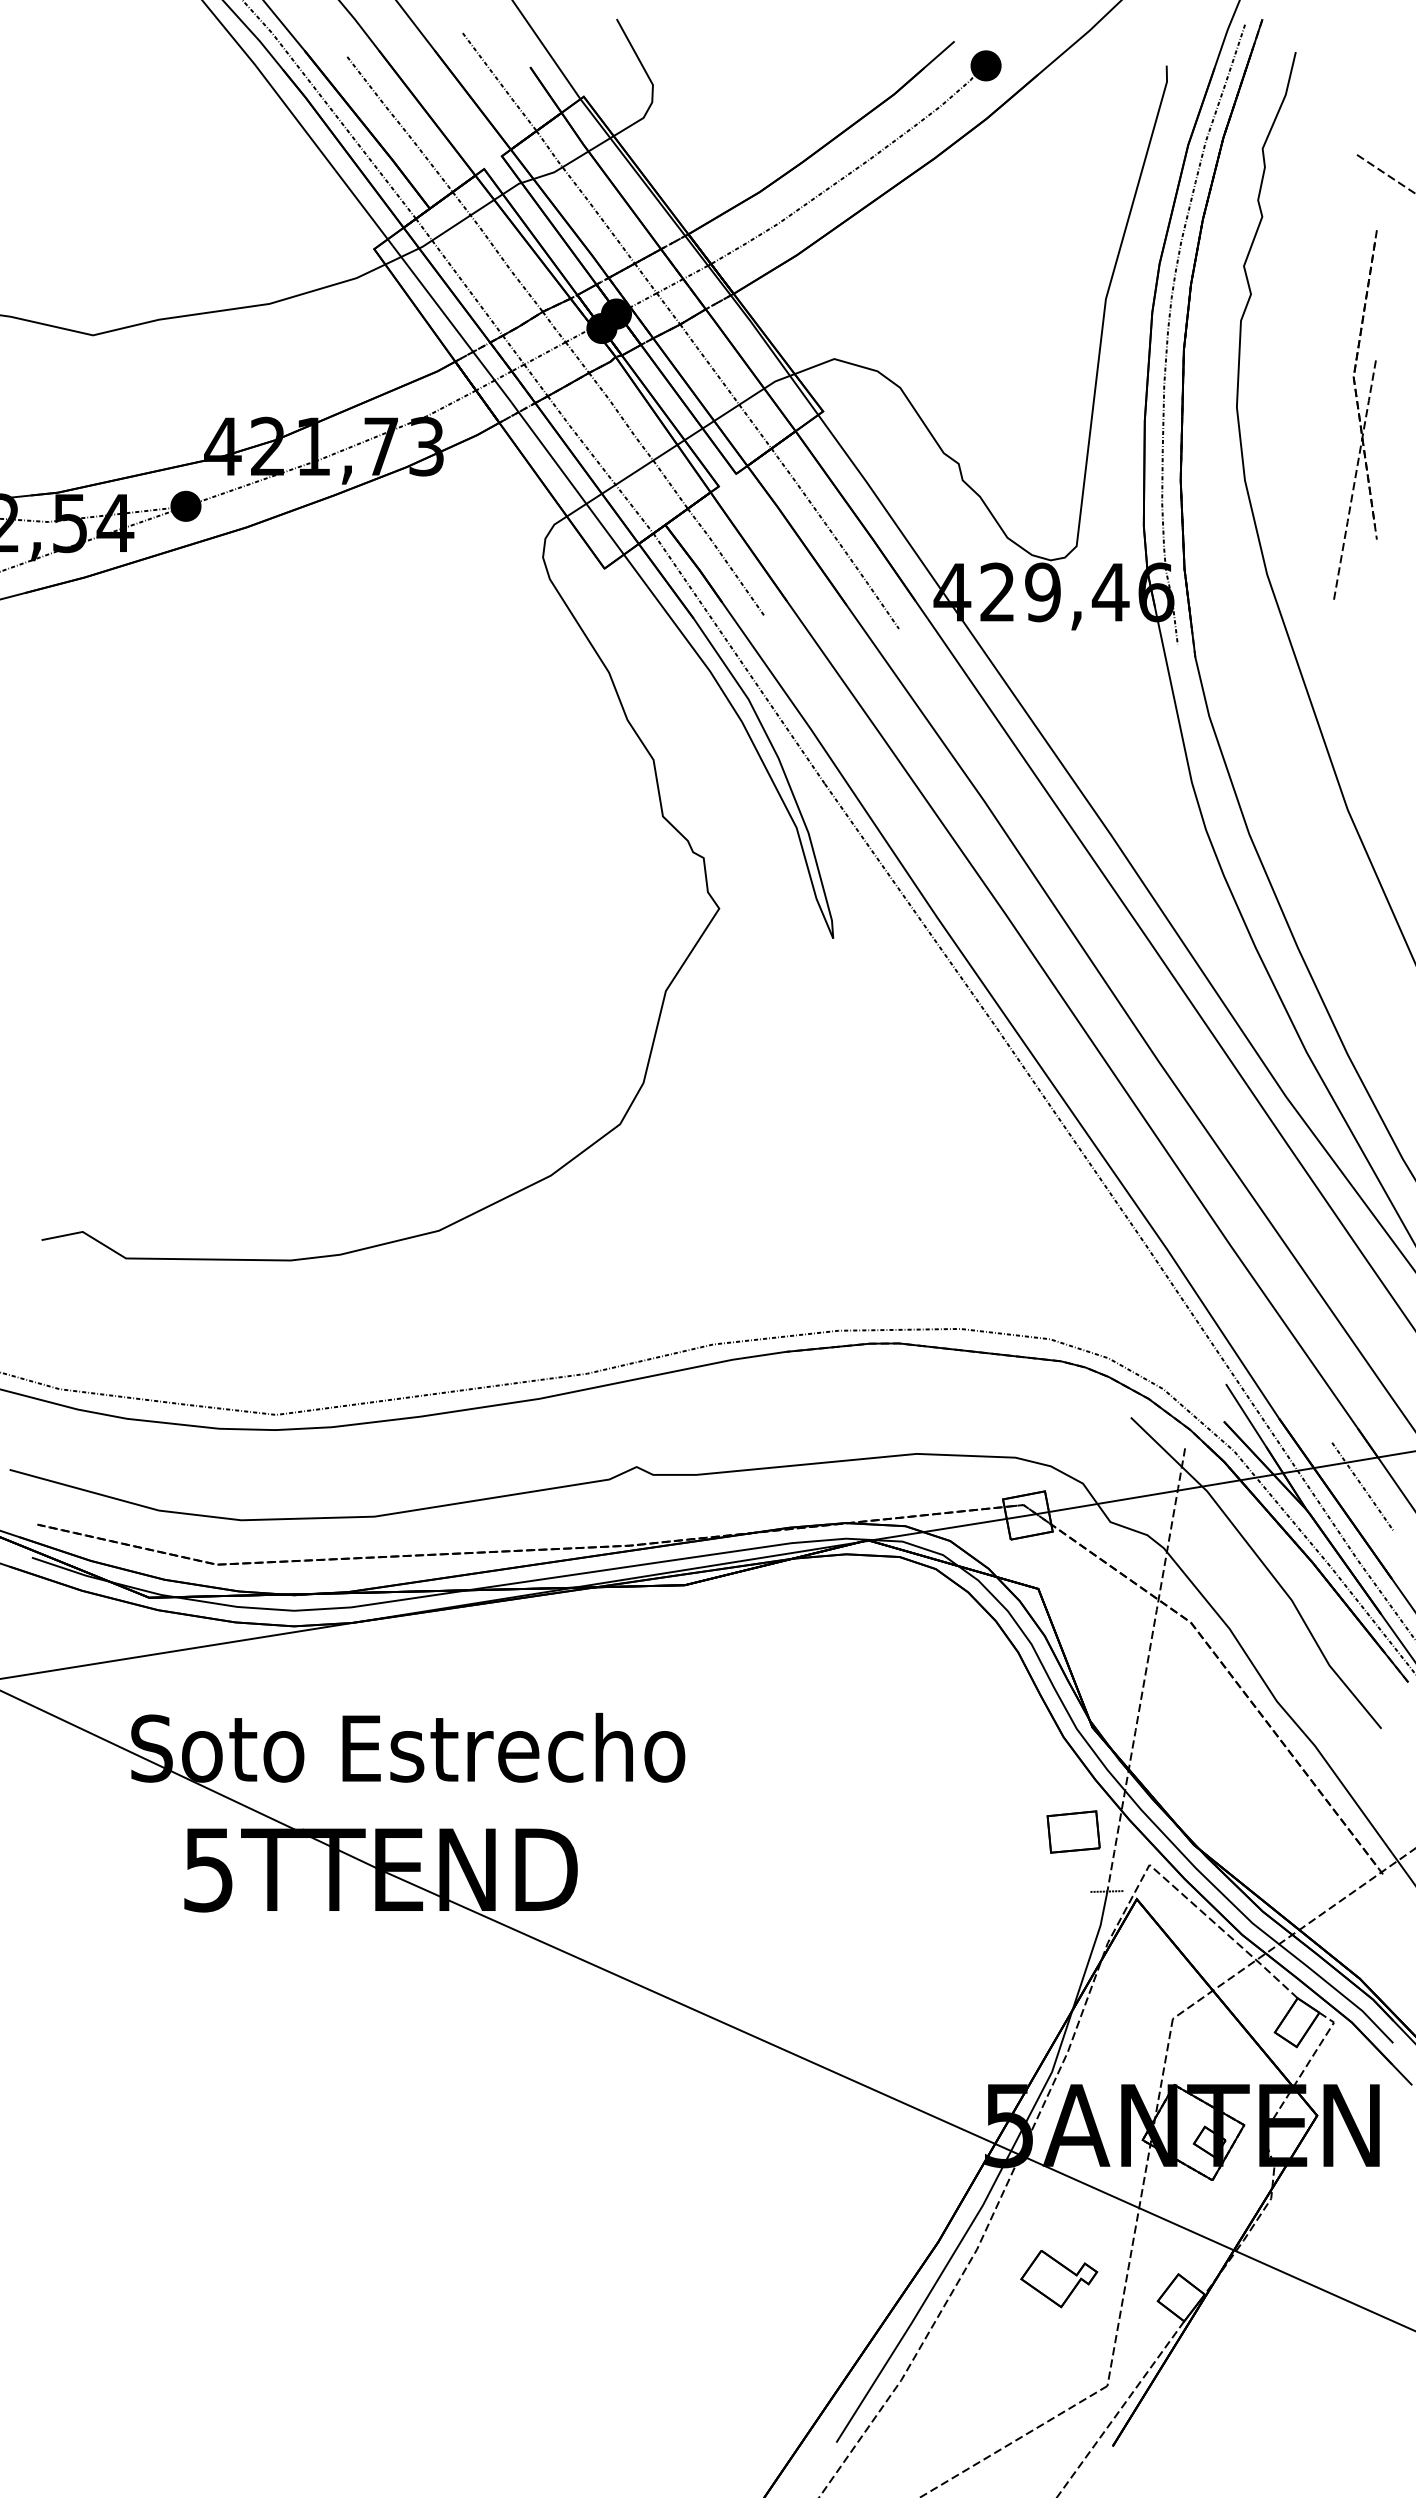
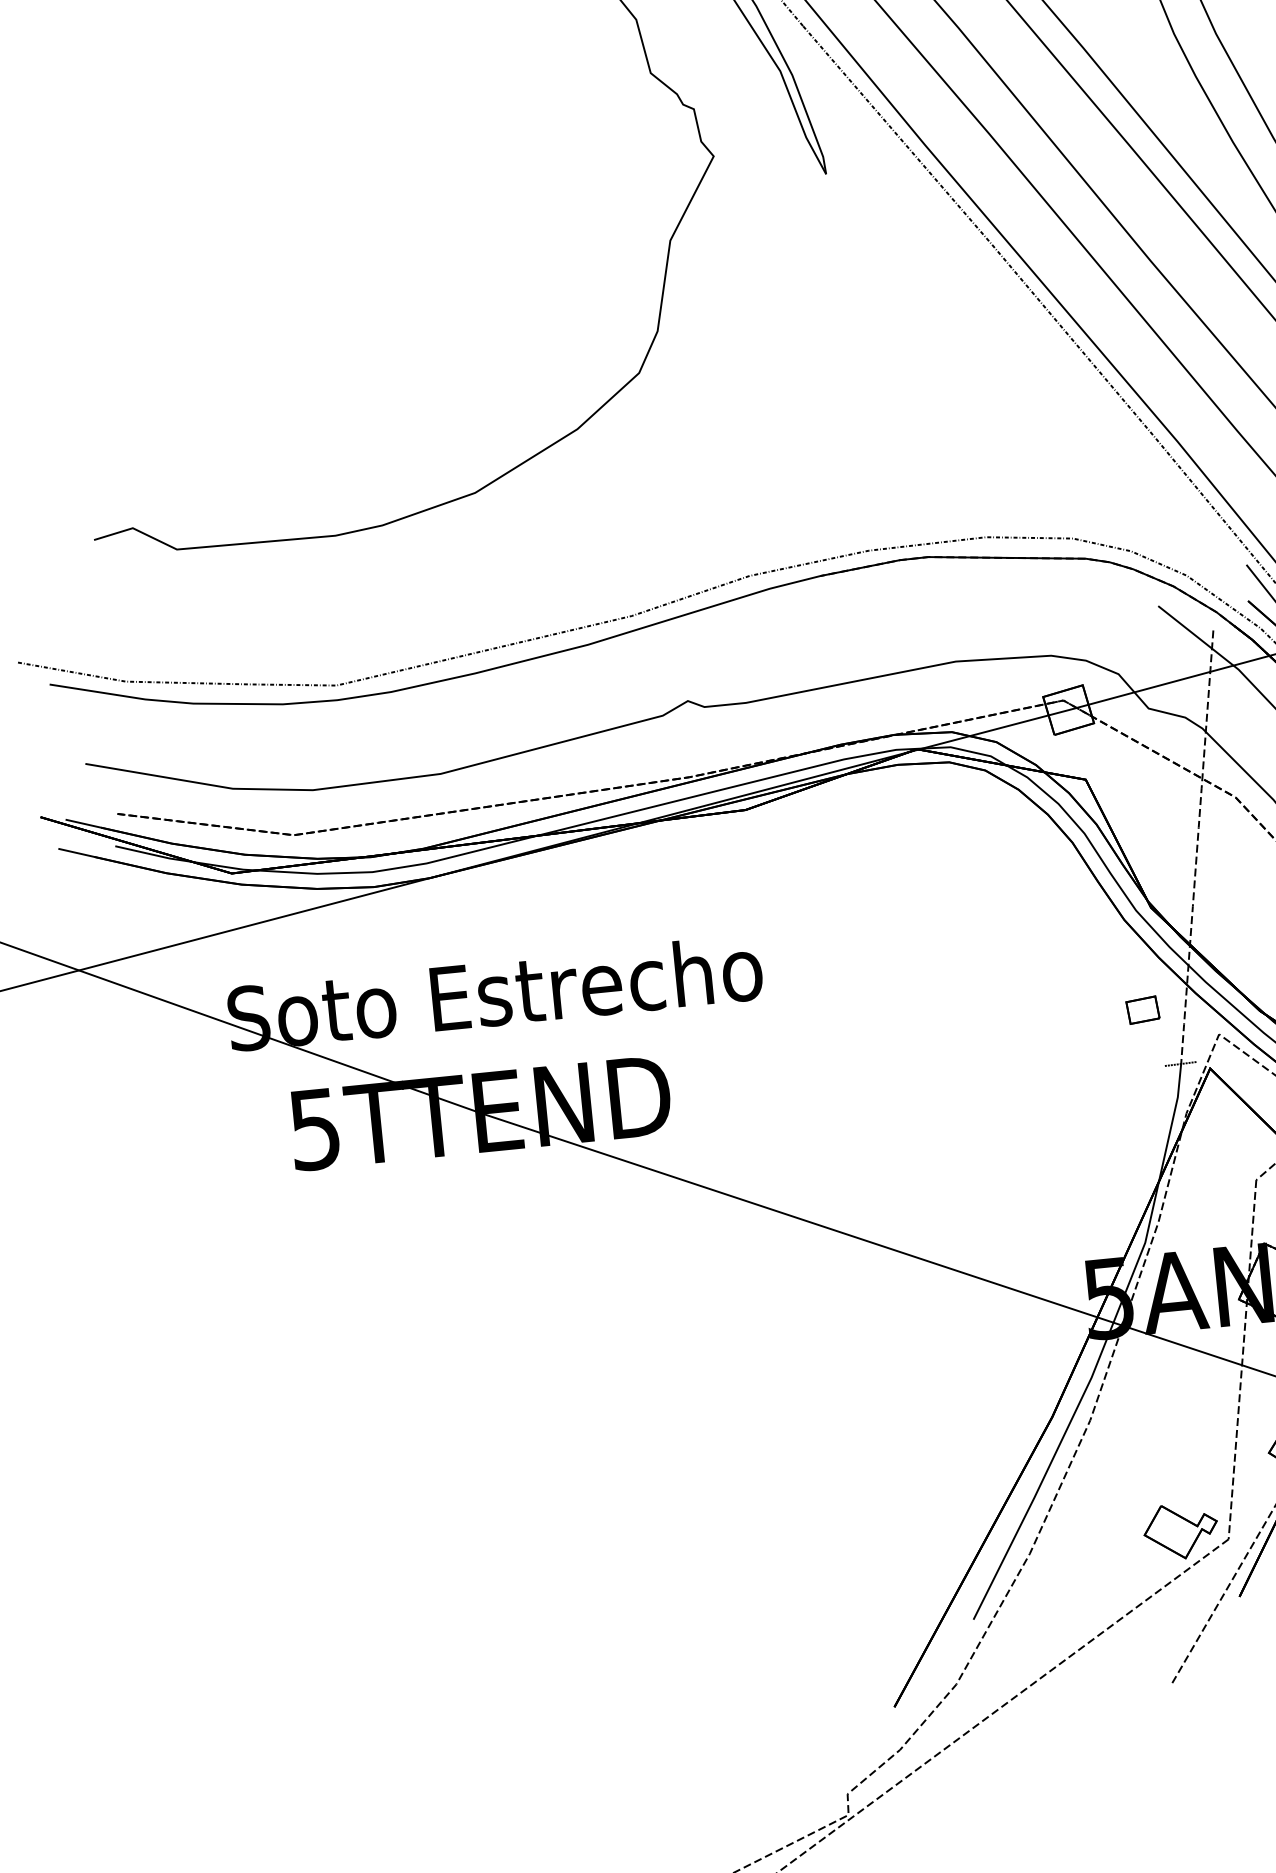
part: (1073, 1832) -> (1142, 1010), size x0.62
part: (1059, 2279) -> (1181, 1531), moved

